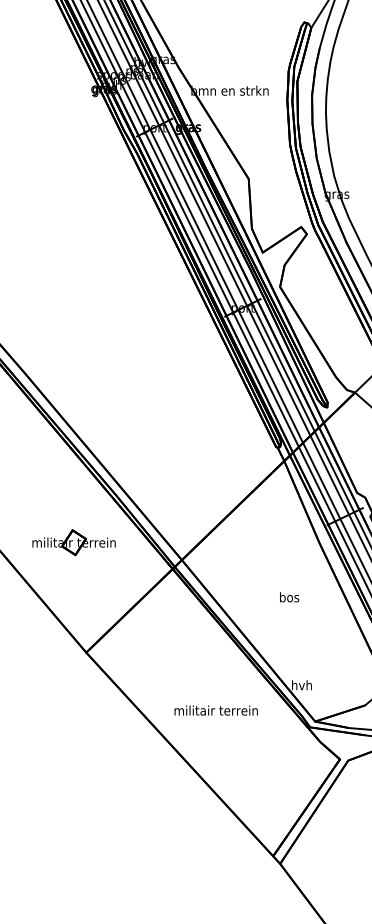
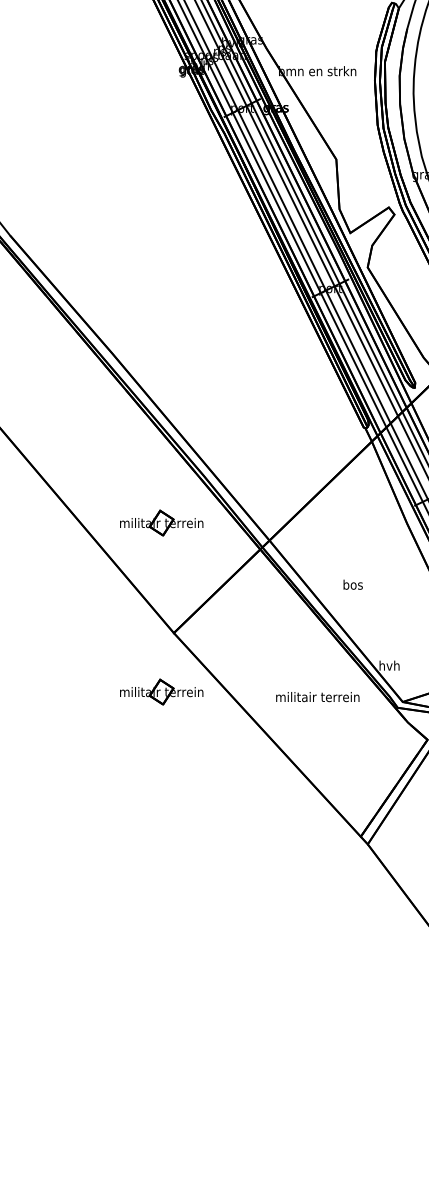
text: (288, 597) -> (352, 584), moved
part: (73, 711) -> (161, 691), added
text: (215, 711) -> (317, 697), moved

